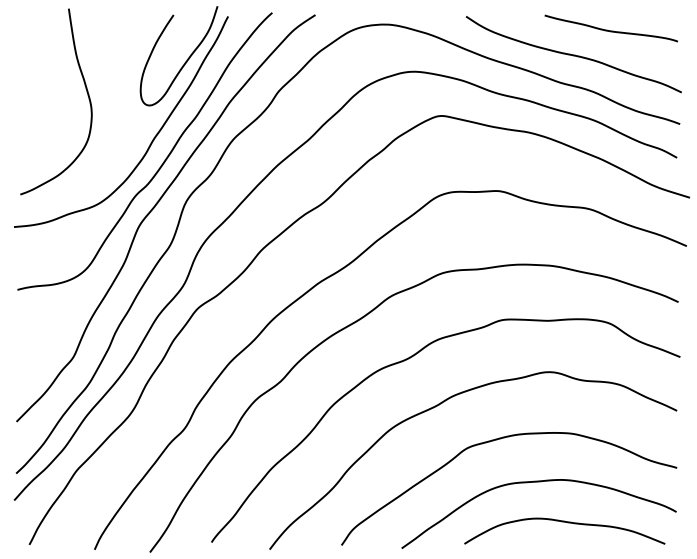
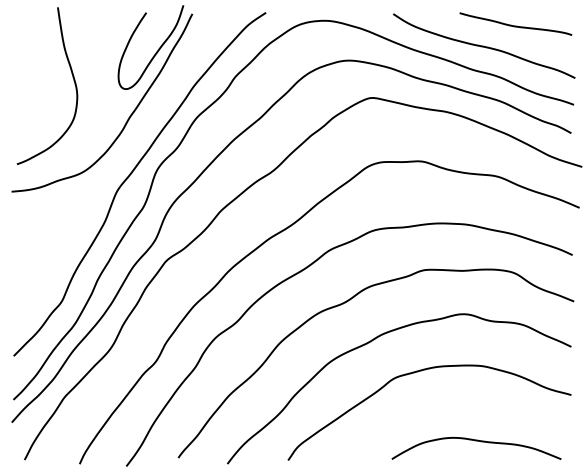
curve: (162, 162) -> (136, 137), removed
curve: (538, 482) -> (454, 407), removed

